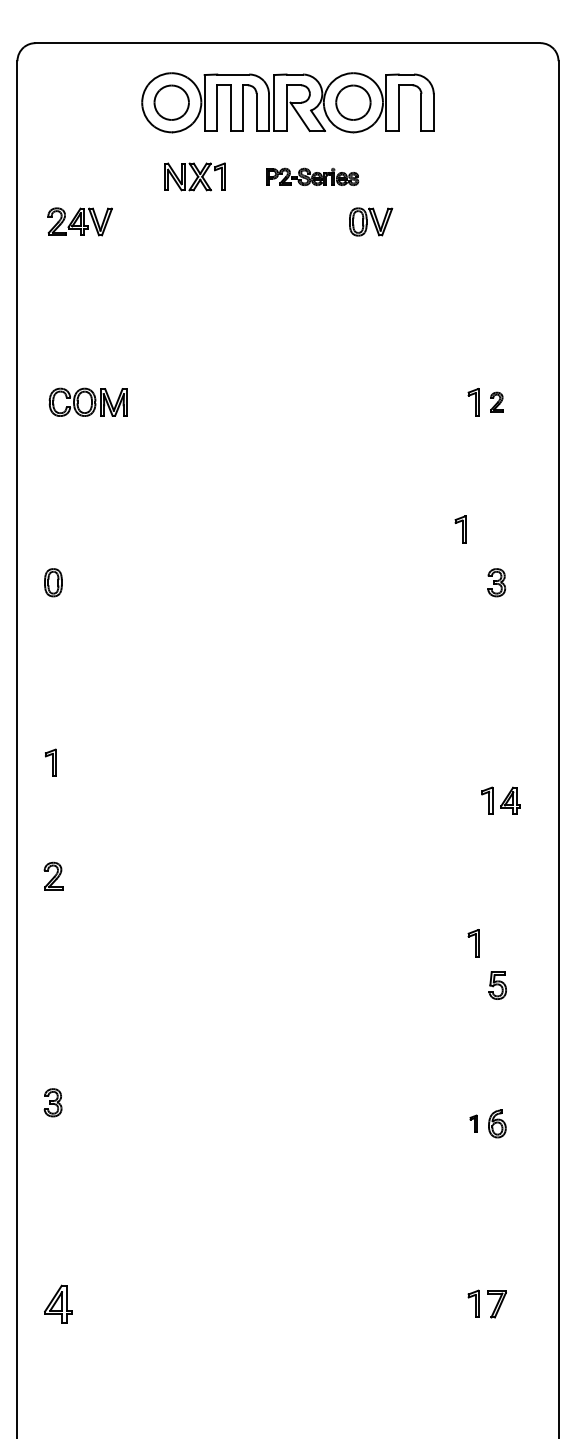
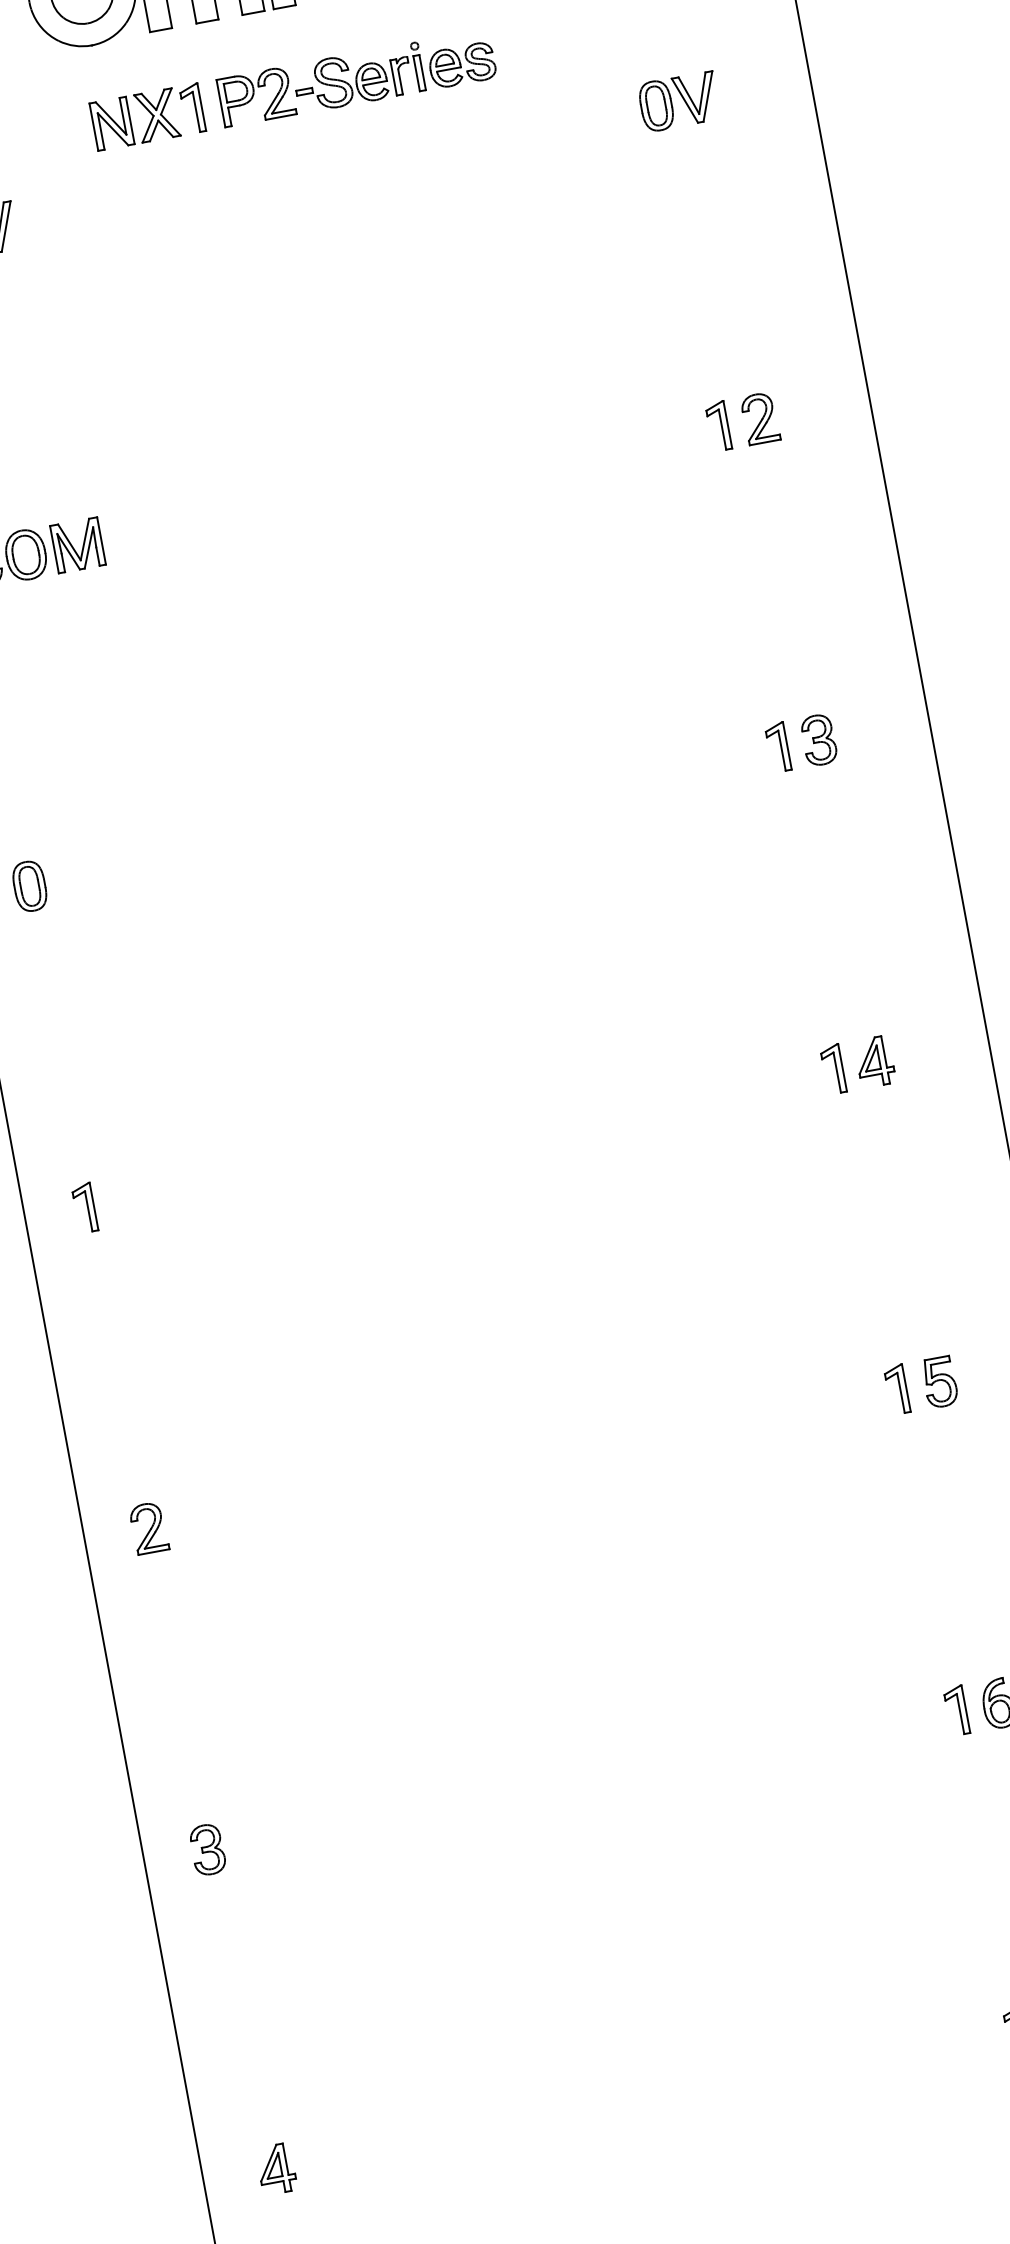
part: (312, 176) -> (357, 77), size x1.67
part: (371, 221) -> (679, 100), moved
part: (496, 401) -> (758, 417), size x1.43
part: (460, 529) -> (777, 747), moved
part: (500, 800) -> (856, 1064), moved
part: (53, 875) -> (148, 1526), moved
part: (497, 985) -> (939, 1382), moved
part: (52, 1102) -> (206, 1849), moved
part: (473, 1123) -> (956, 1710), size x1.67
part: (57, 1303) -> (274, 2168), size x0.71

